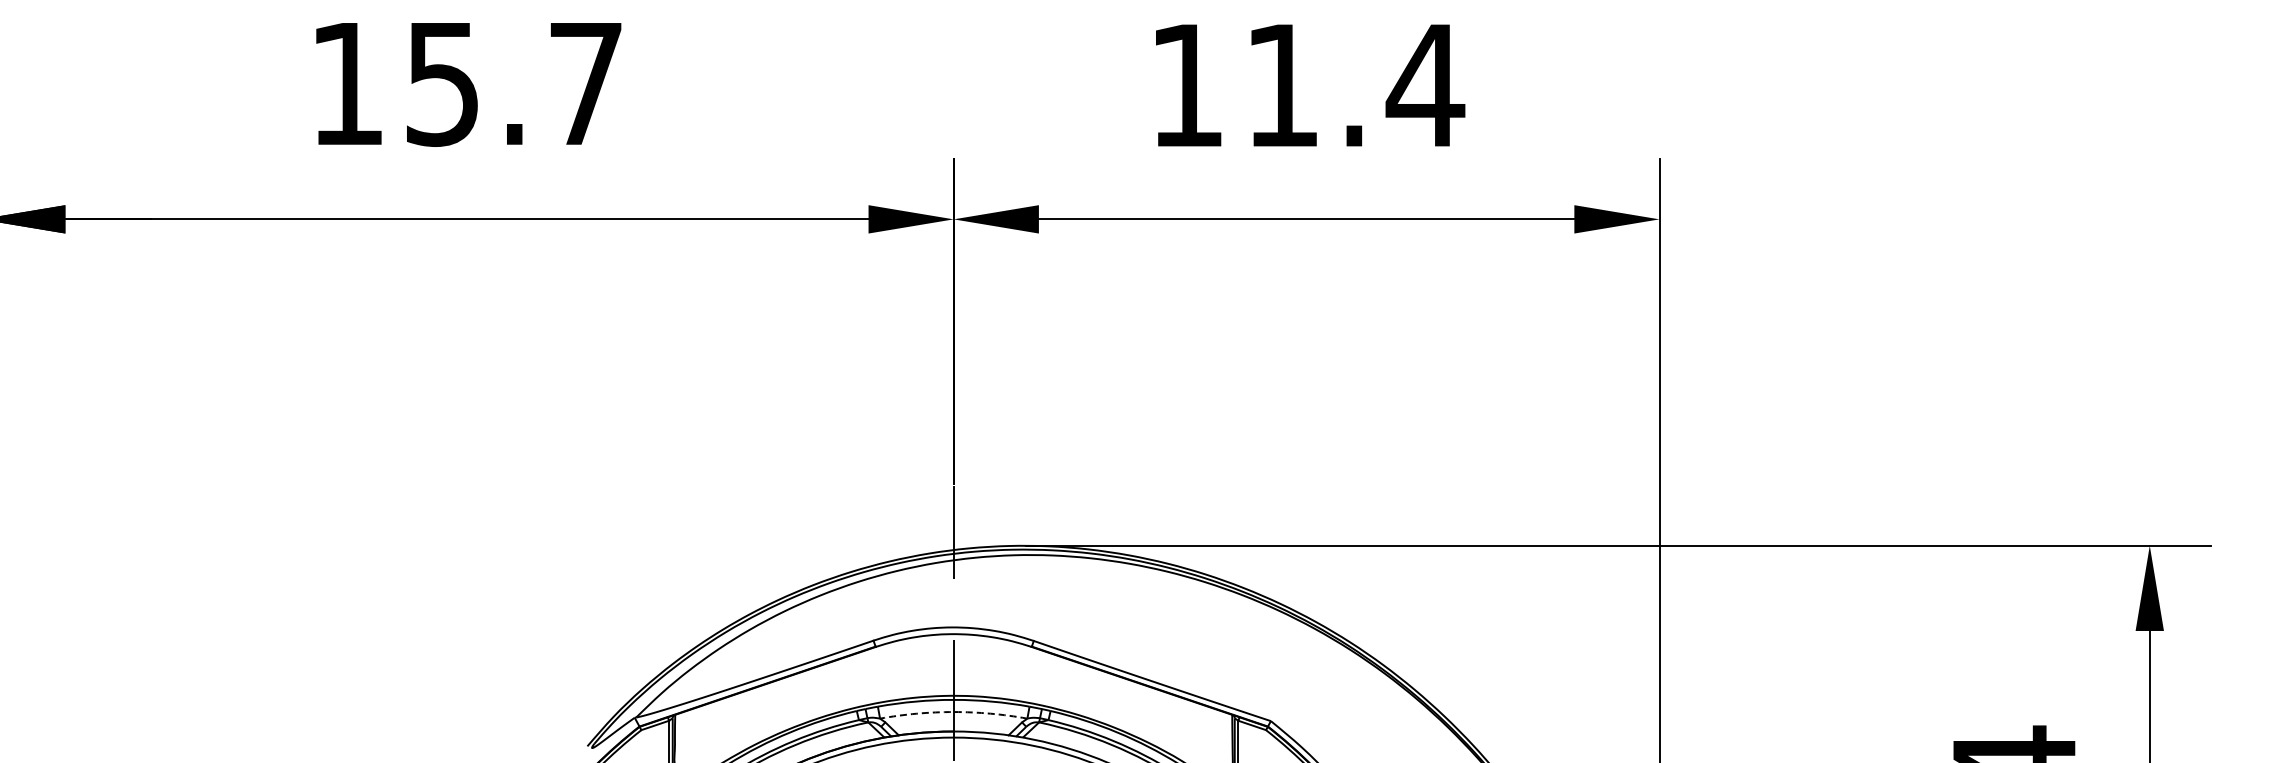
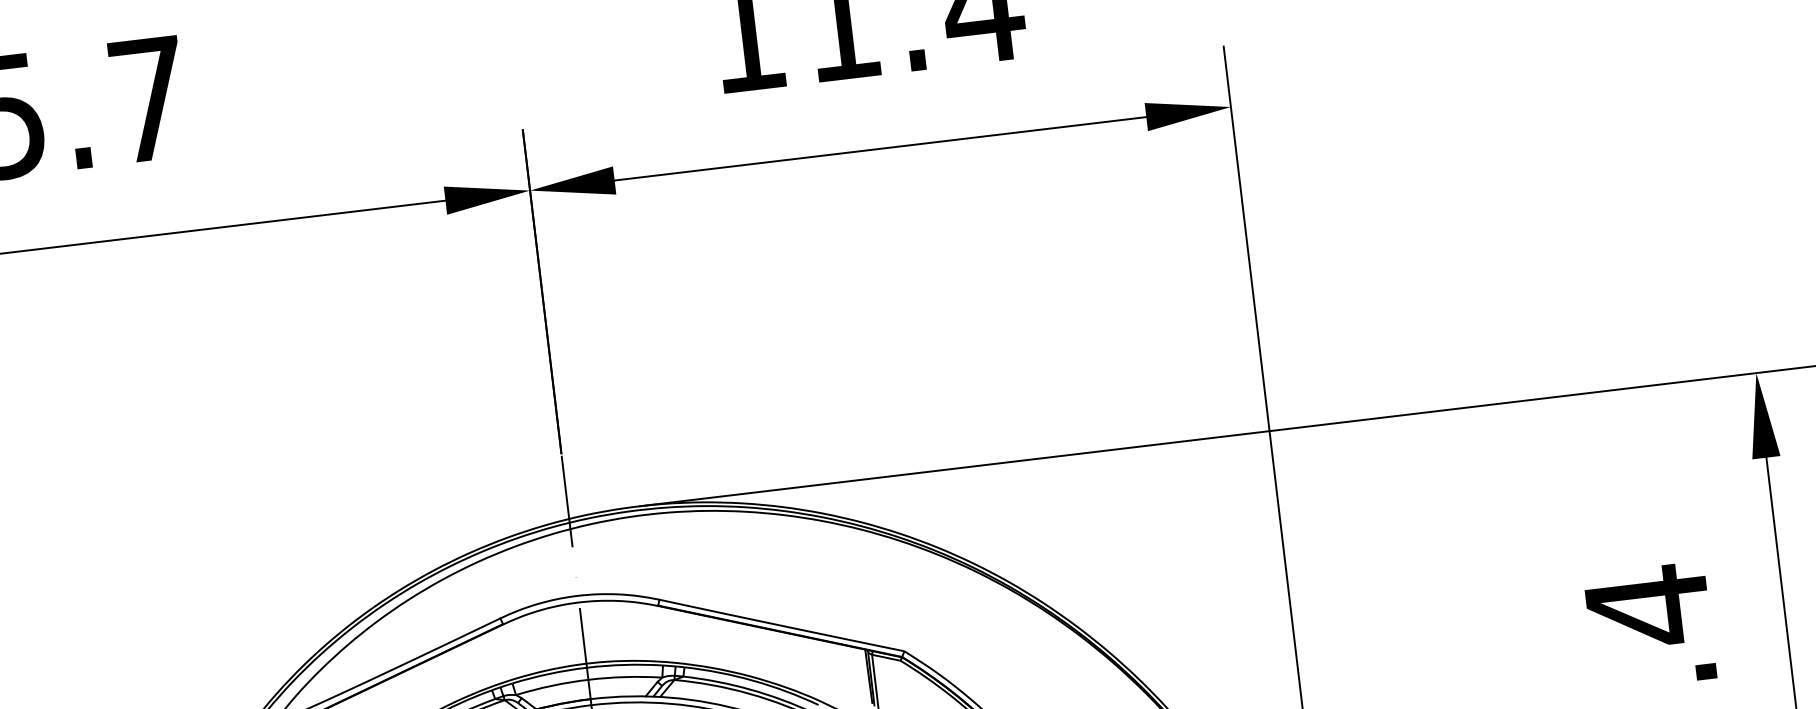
arc: (953, 712) -> (588, 680), dashed -> solid

